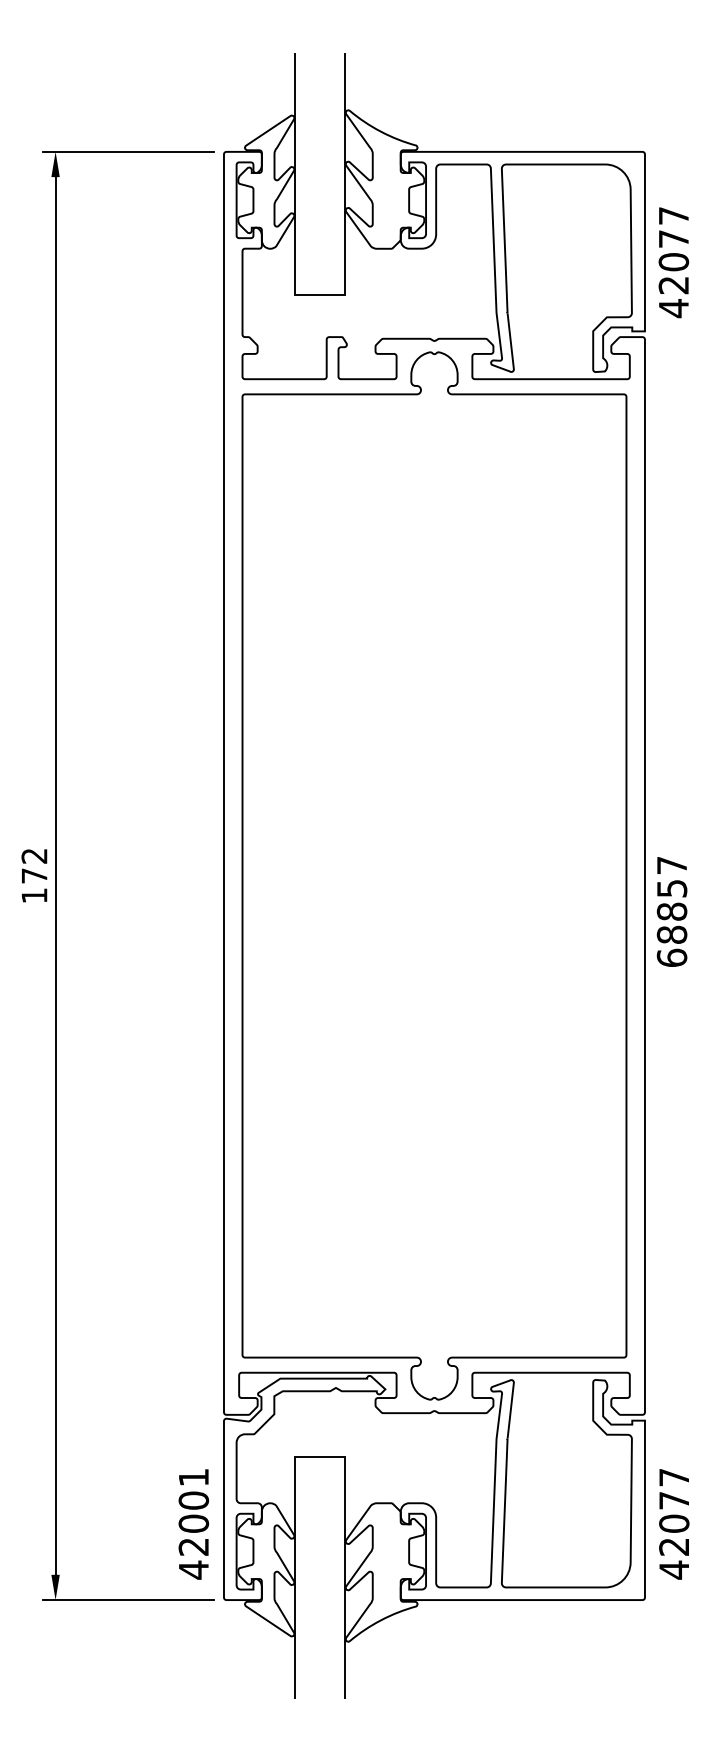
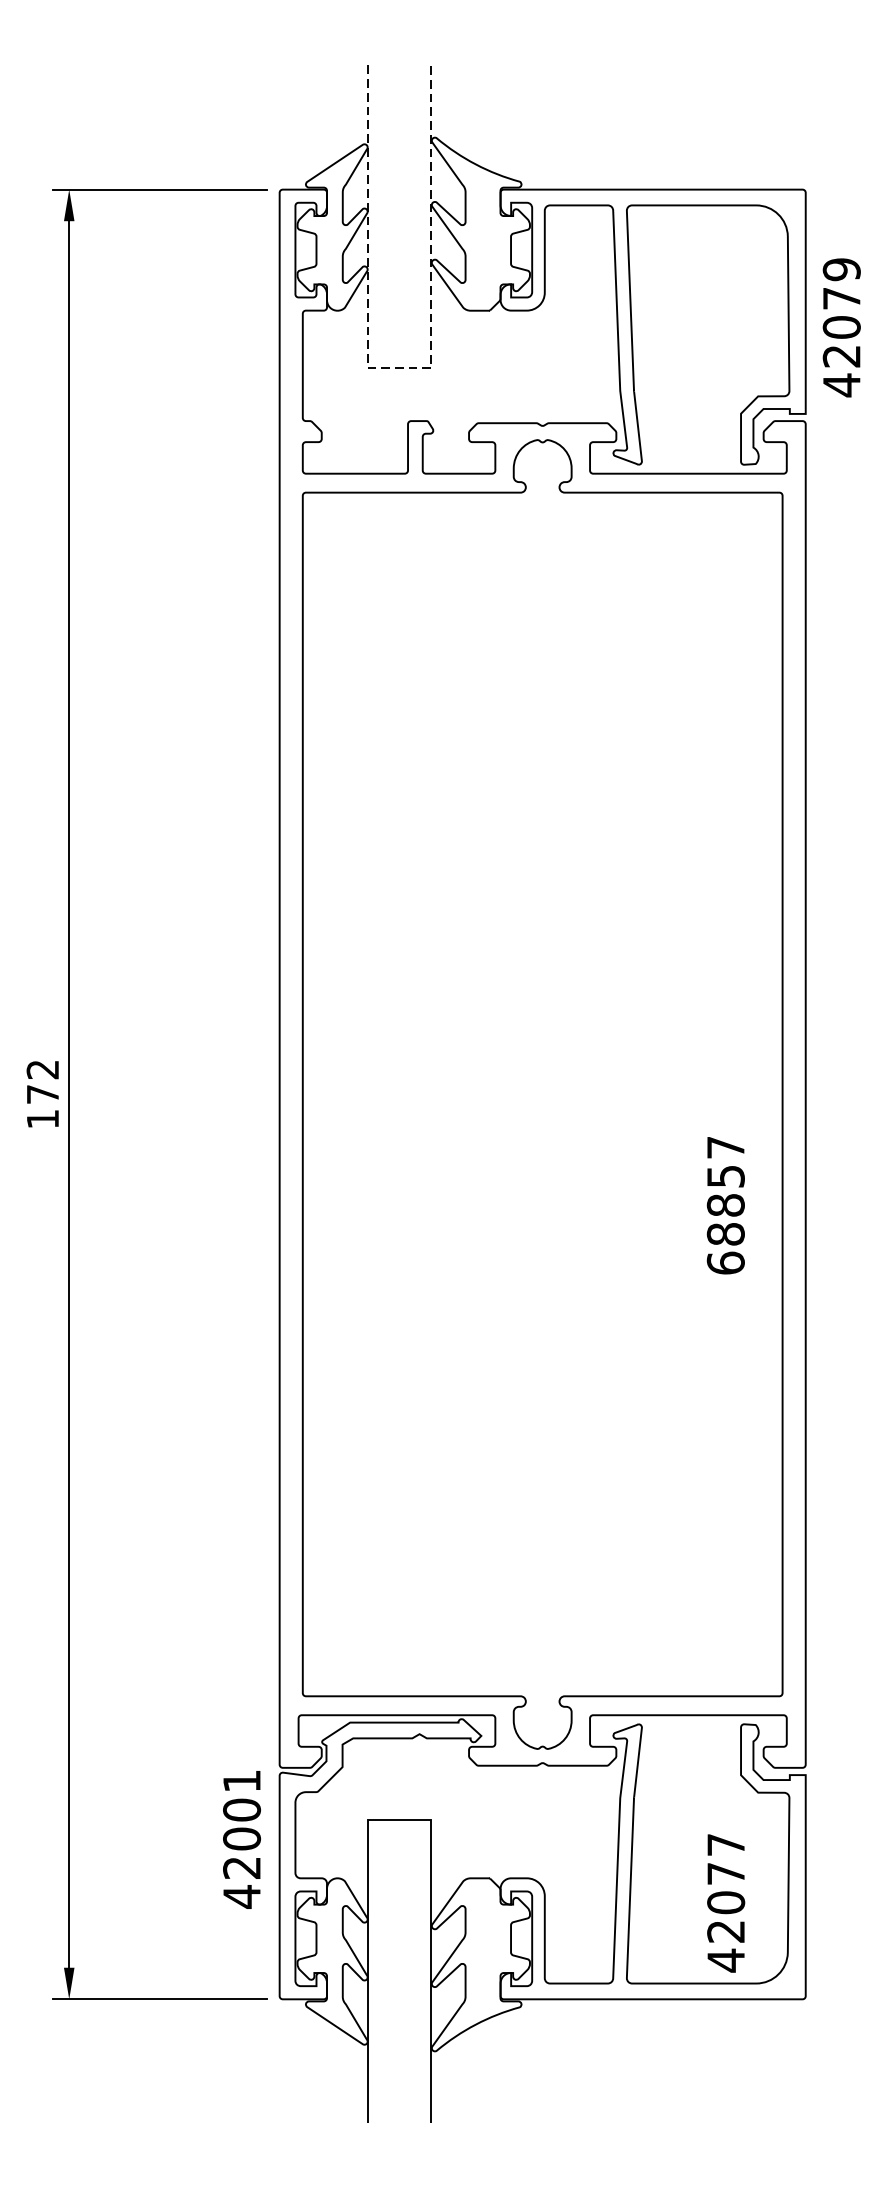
text: (673, 216) -> (841, 270), 42077 -> 42079
line: (320, 295) -> (400, 369), solid -> dashed
text: (671, 911) -> (725, 1205), moved
text: (193, 1524) -> (241, 1839), moved
text: (674, 1524) -> (726, 1903), moved

